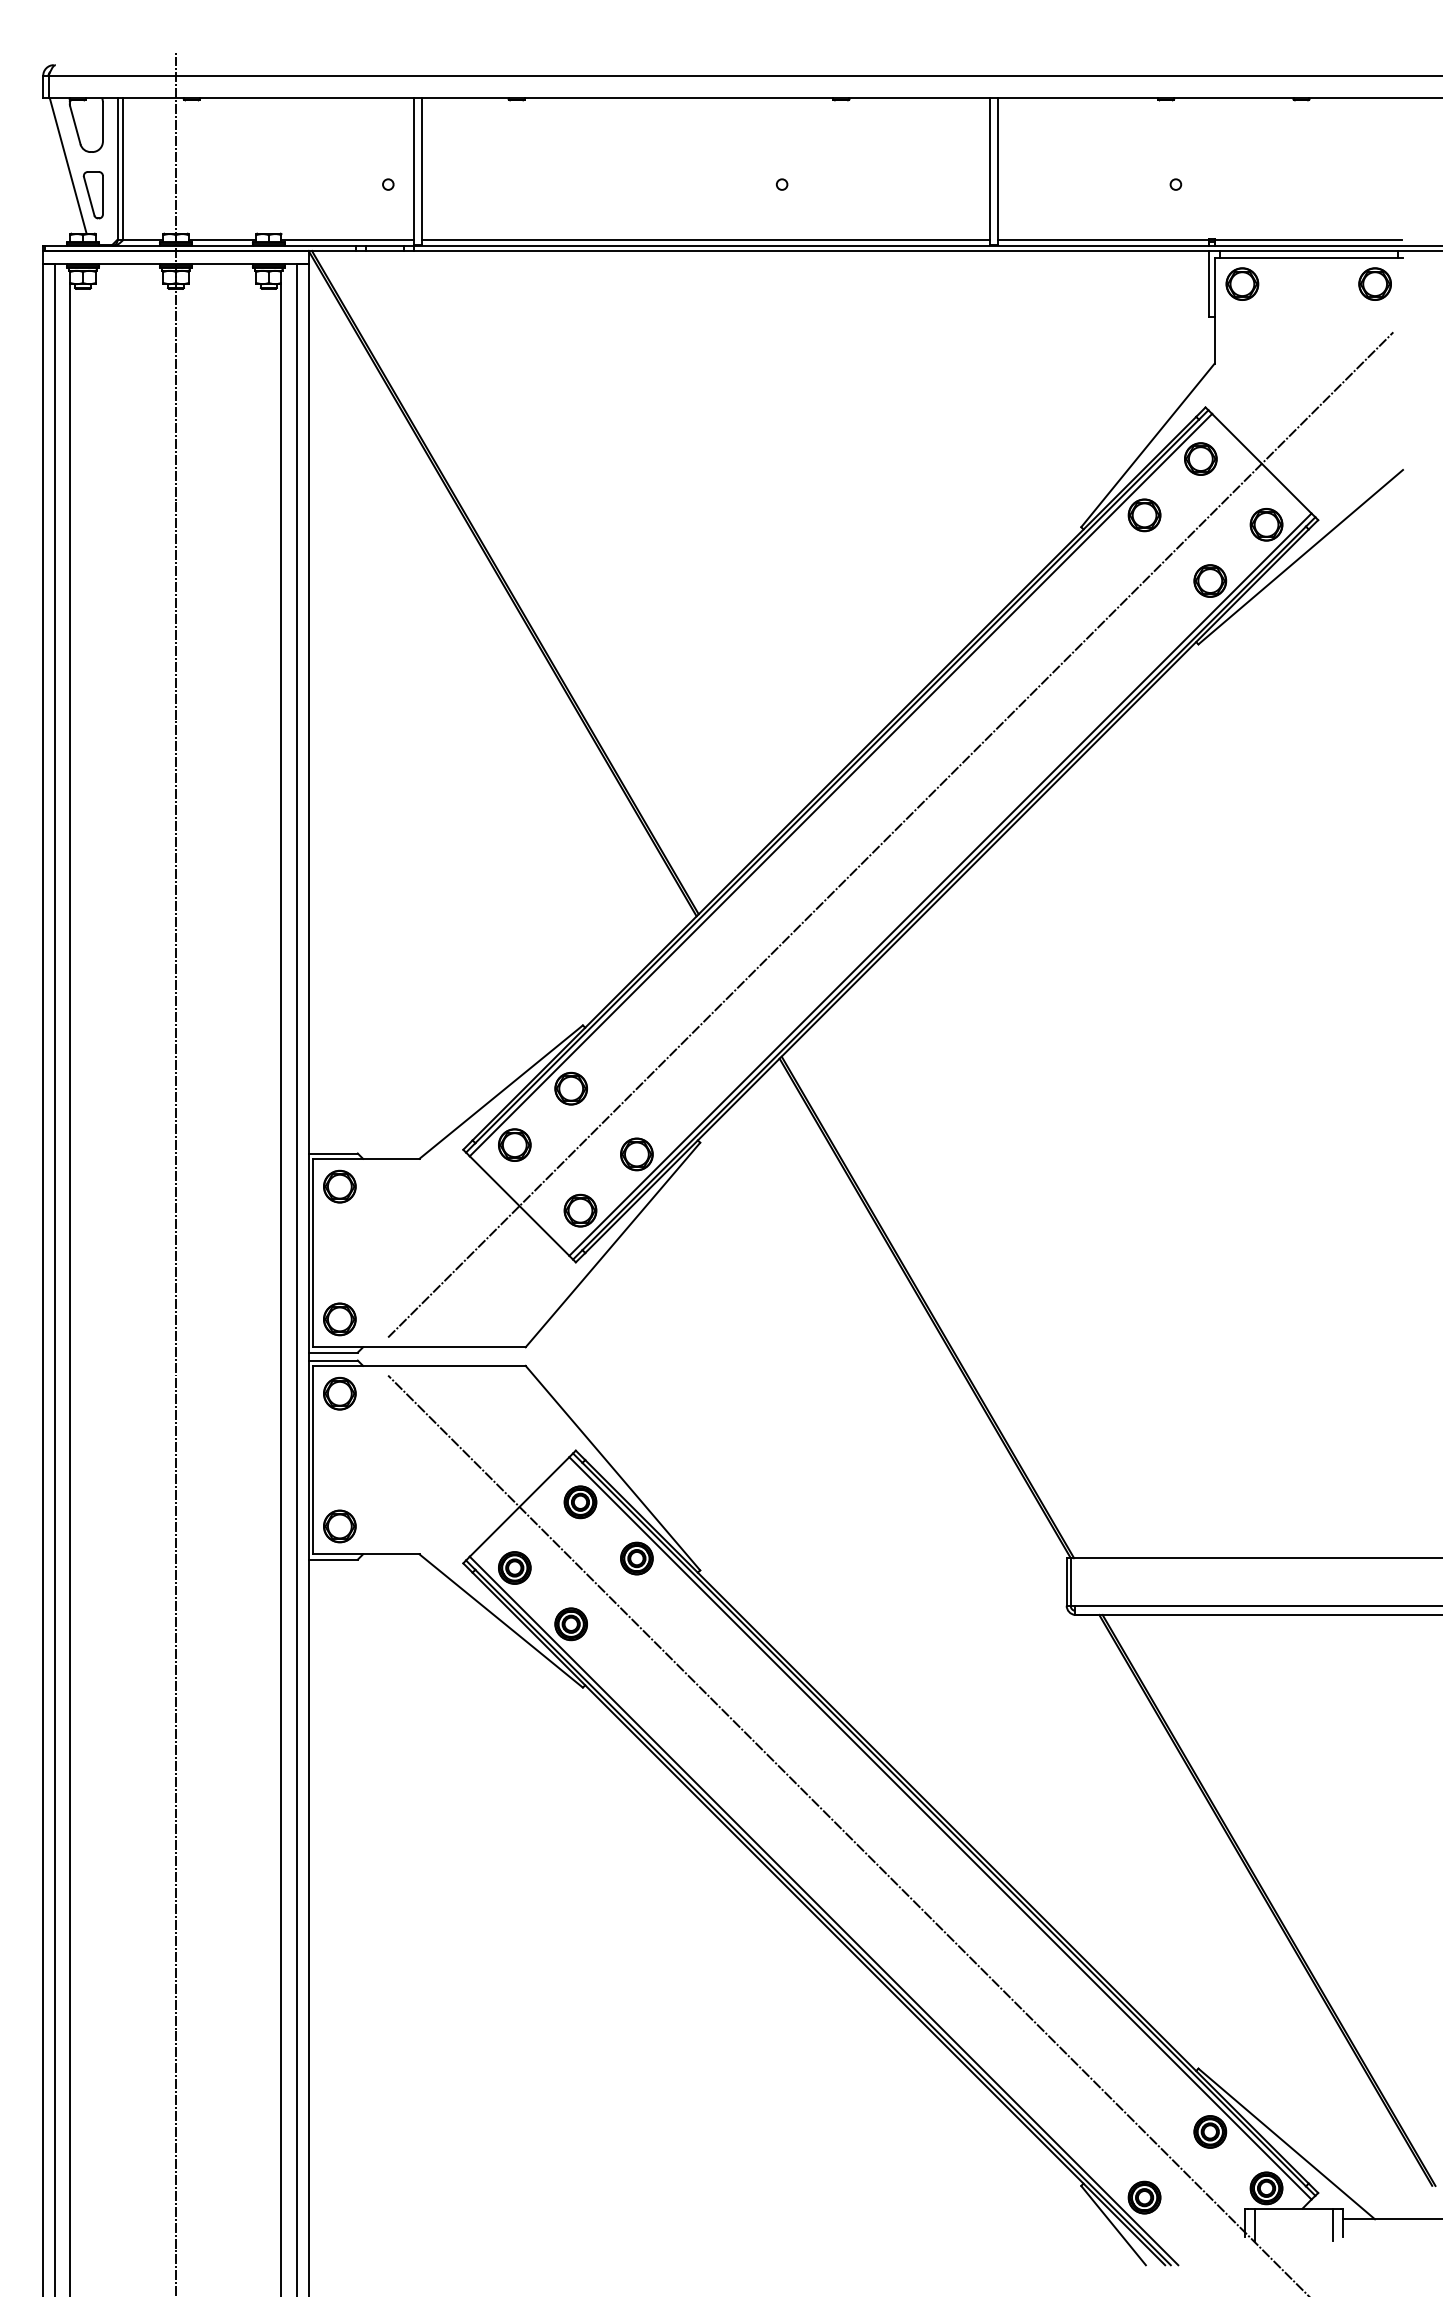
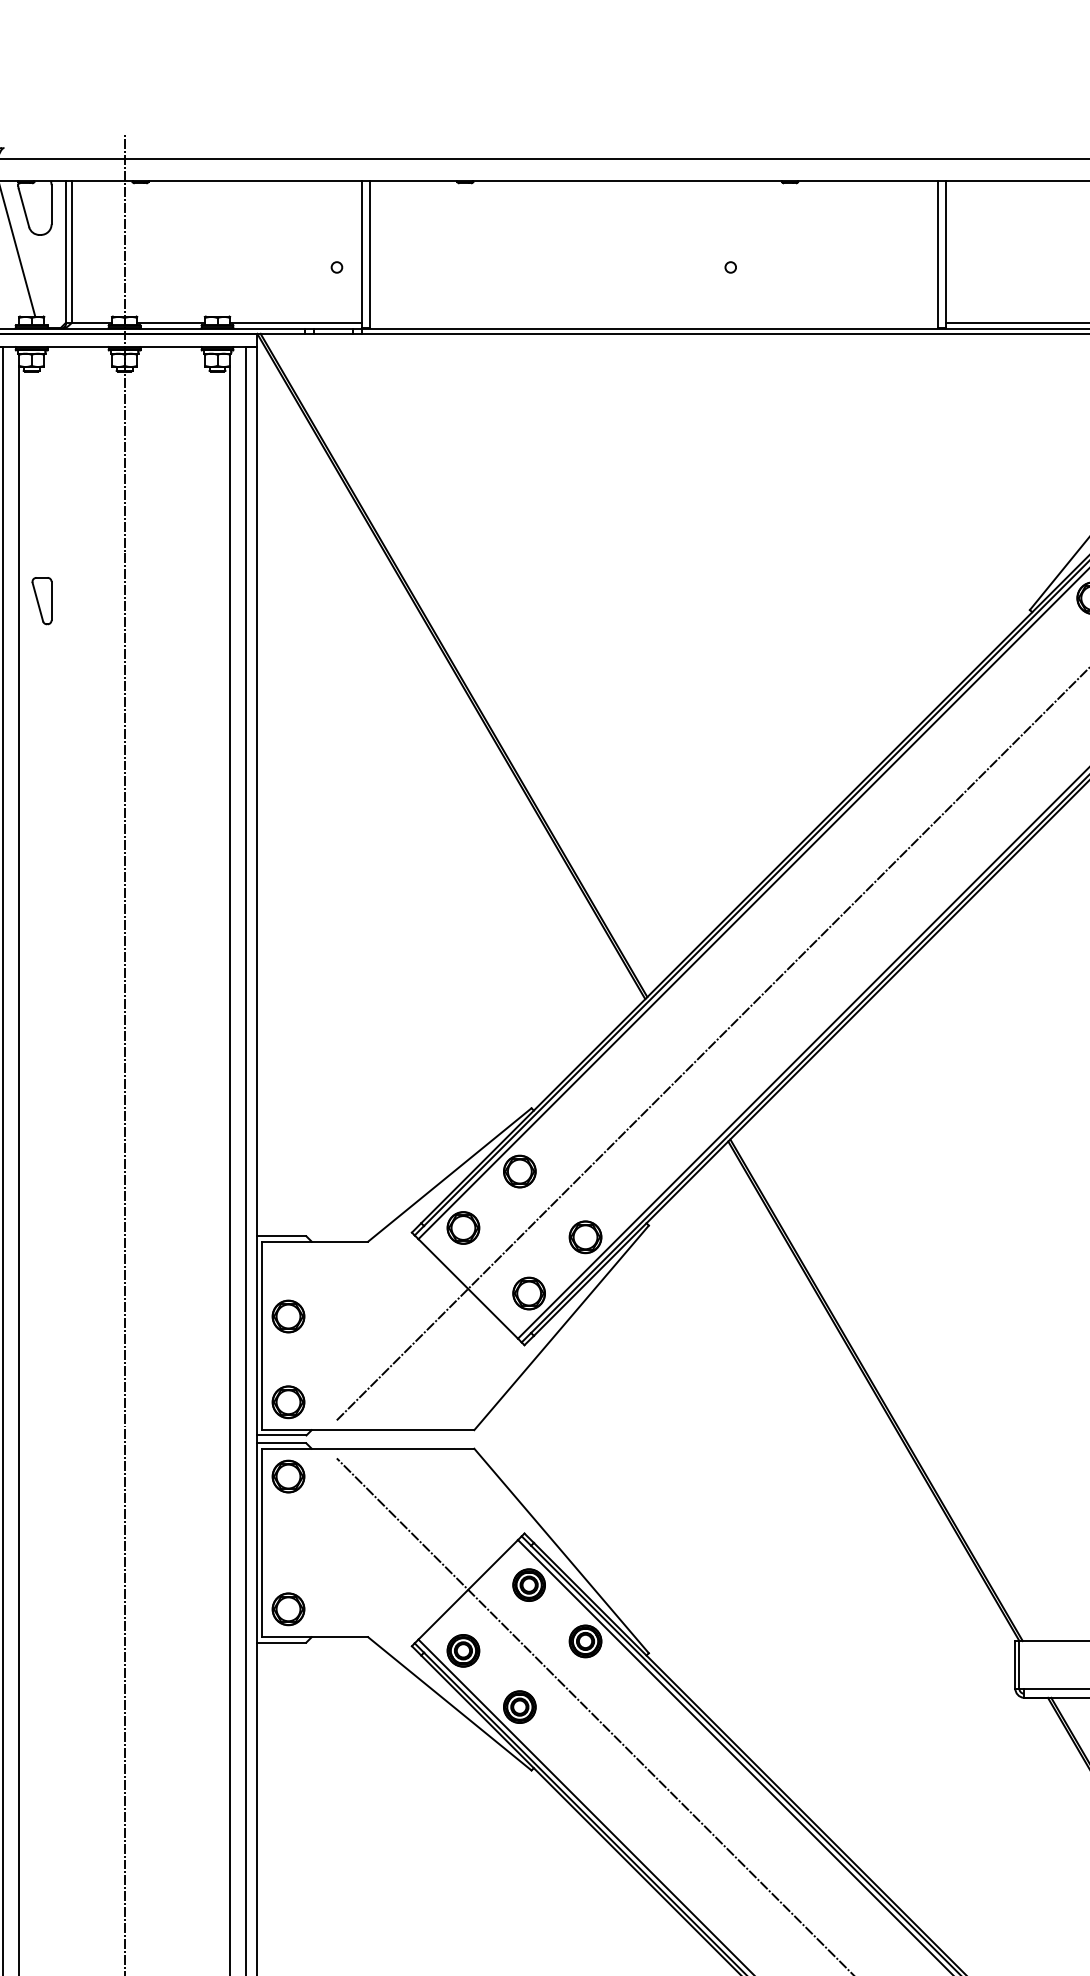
part: (92, 195) -> (41, 601), moved
line: (705, 240) -> (654, 323), removed
part: (339, 1186) -> (288, 1316), moved

